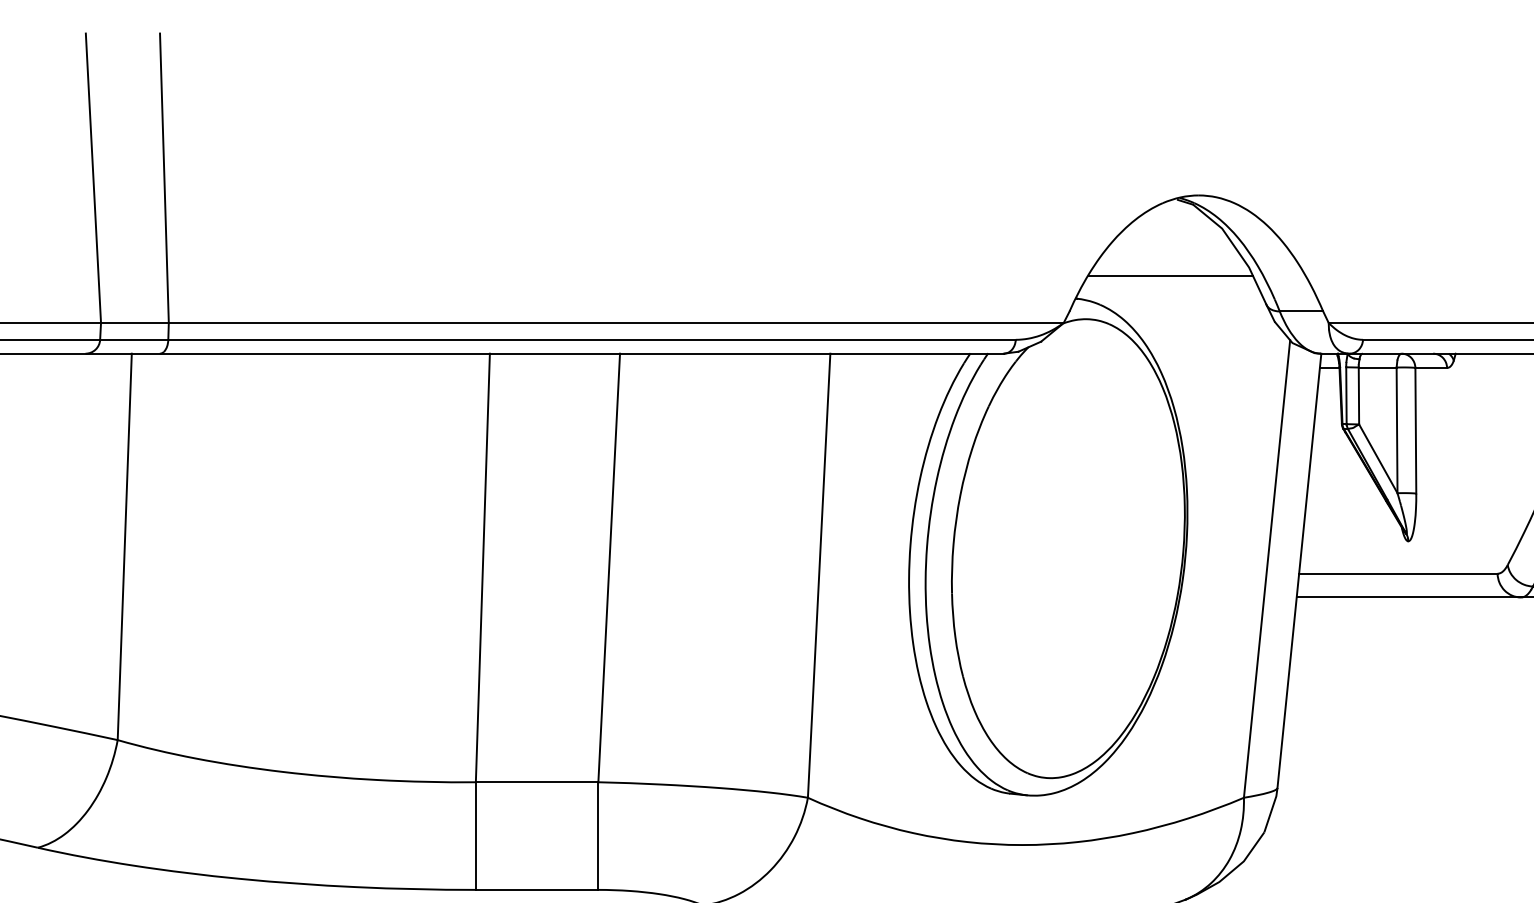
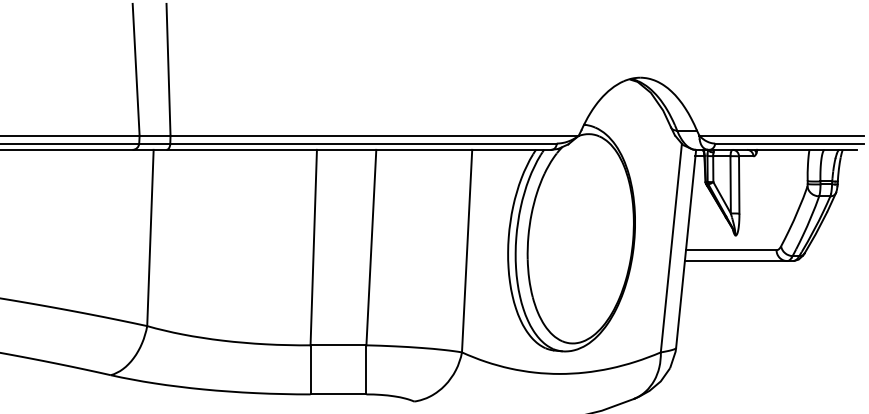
line: (1170, 276) -> (627, 114), removed

